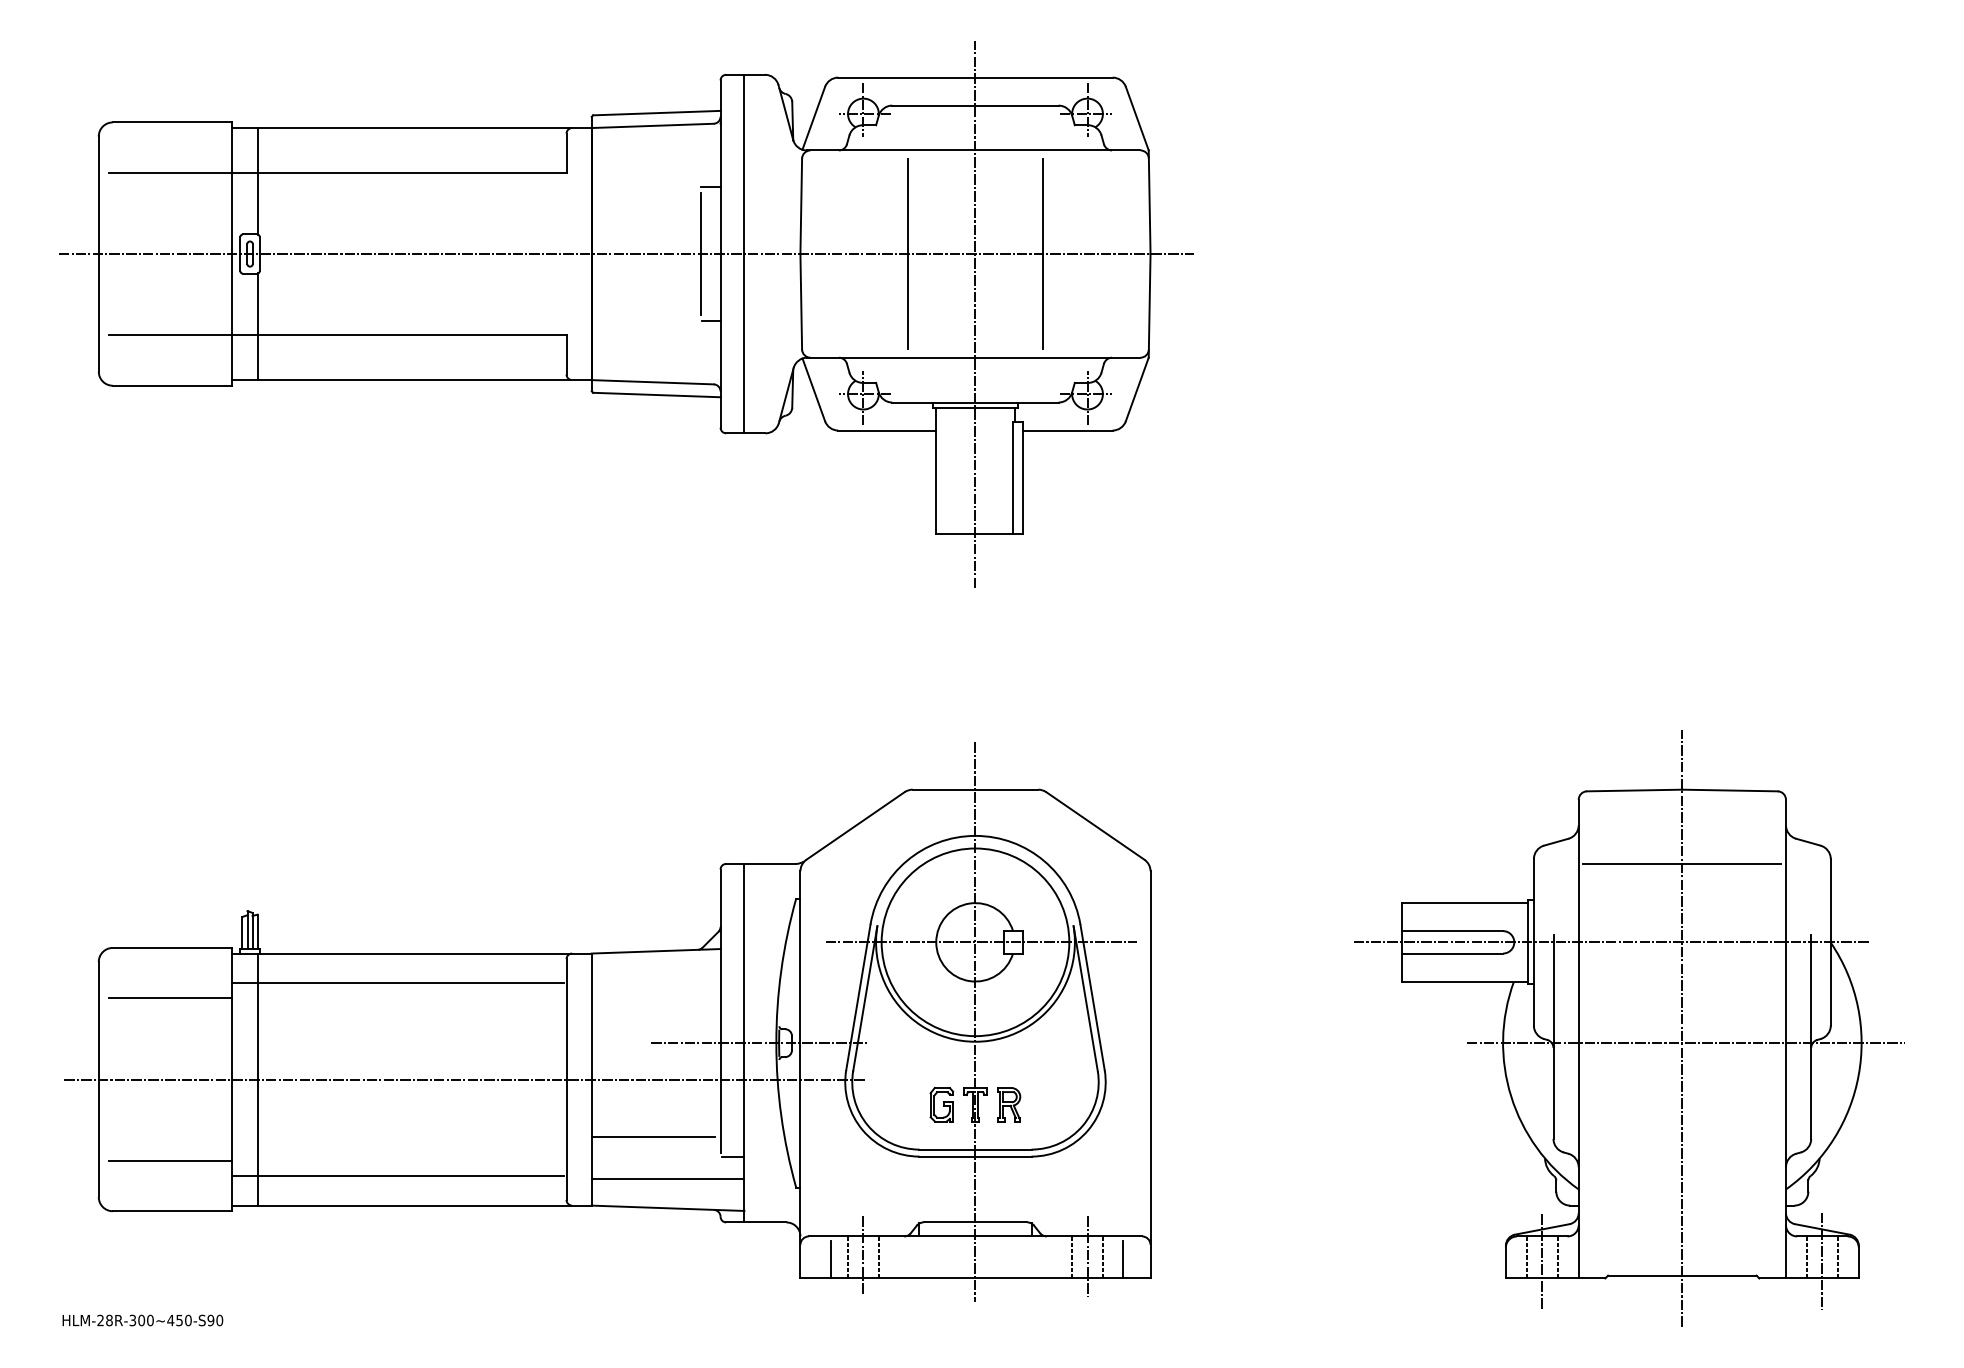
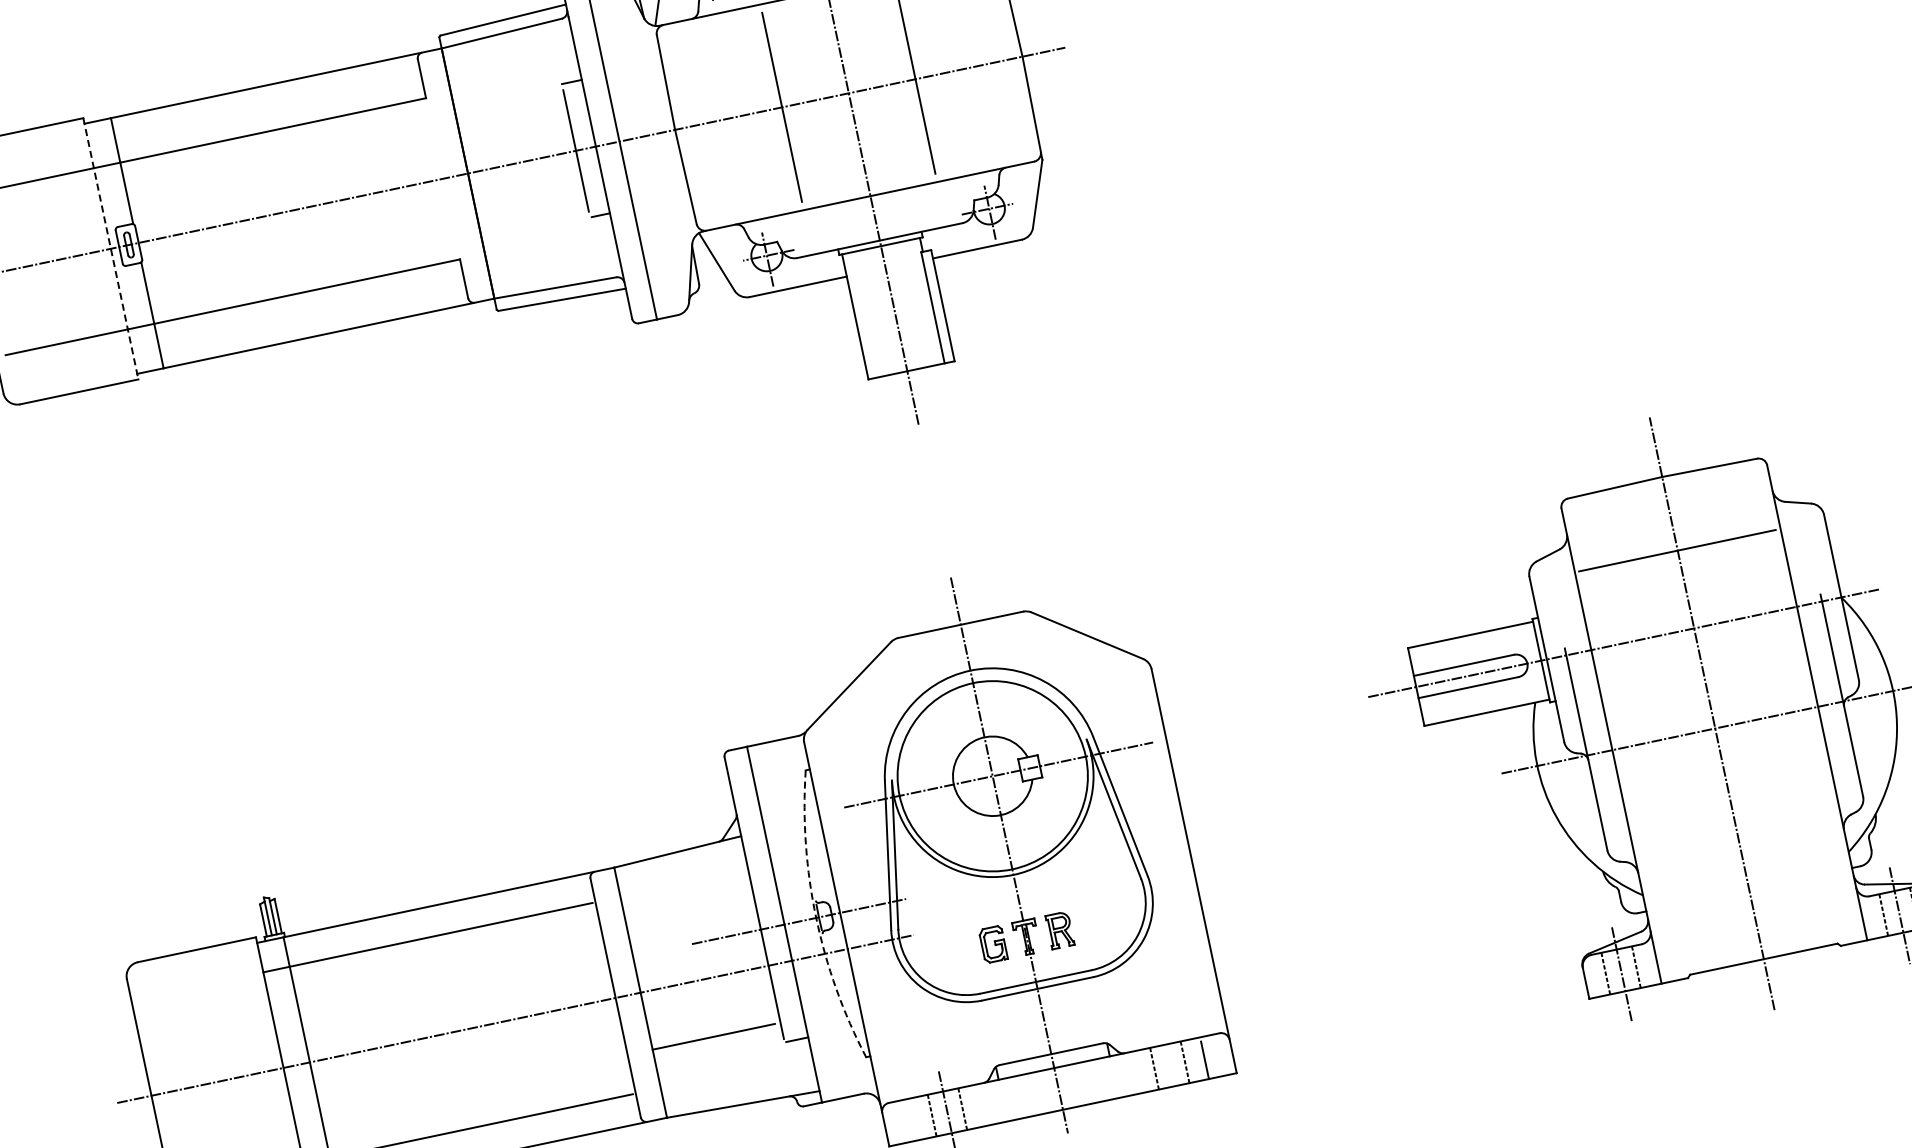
line: (231, 254) -> (110, 249), solid -> dashed
line: (169, 998) -> (204, 1000), removed
arc: (776, 1043) -> (816, 918), solid -> dashed
line: (667, 1179) -> (736, 1076), removed
line: (1087, 1256) -> (1169, 1064), removed
line: (831, 1259) -> (916, 1121), removed

